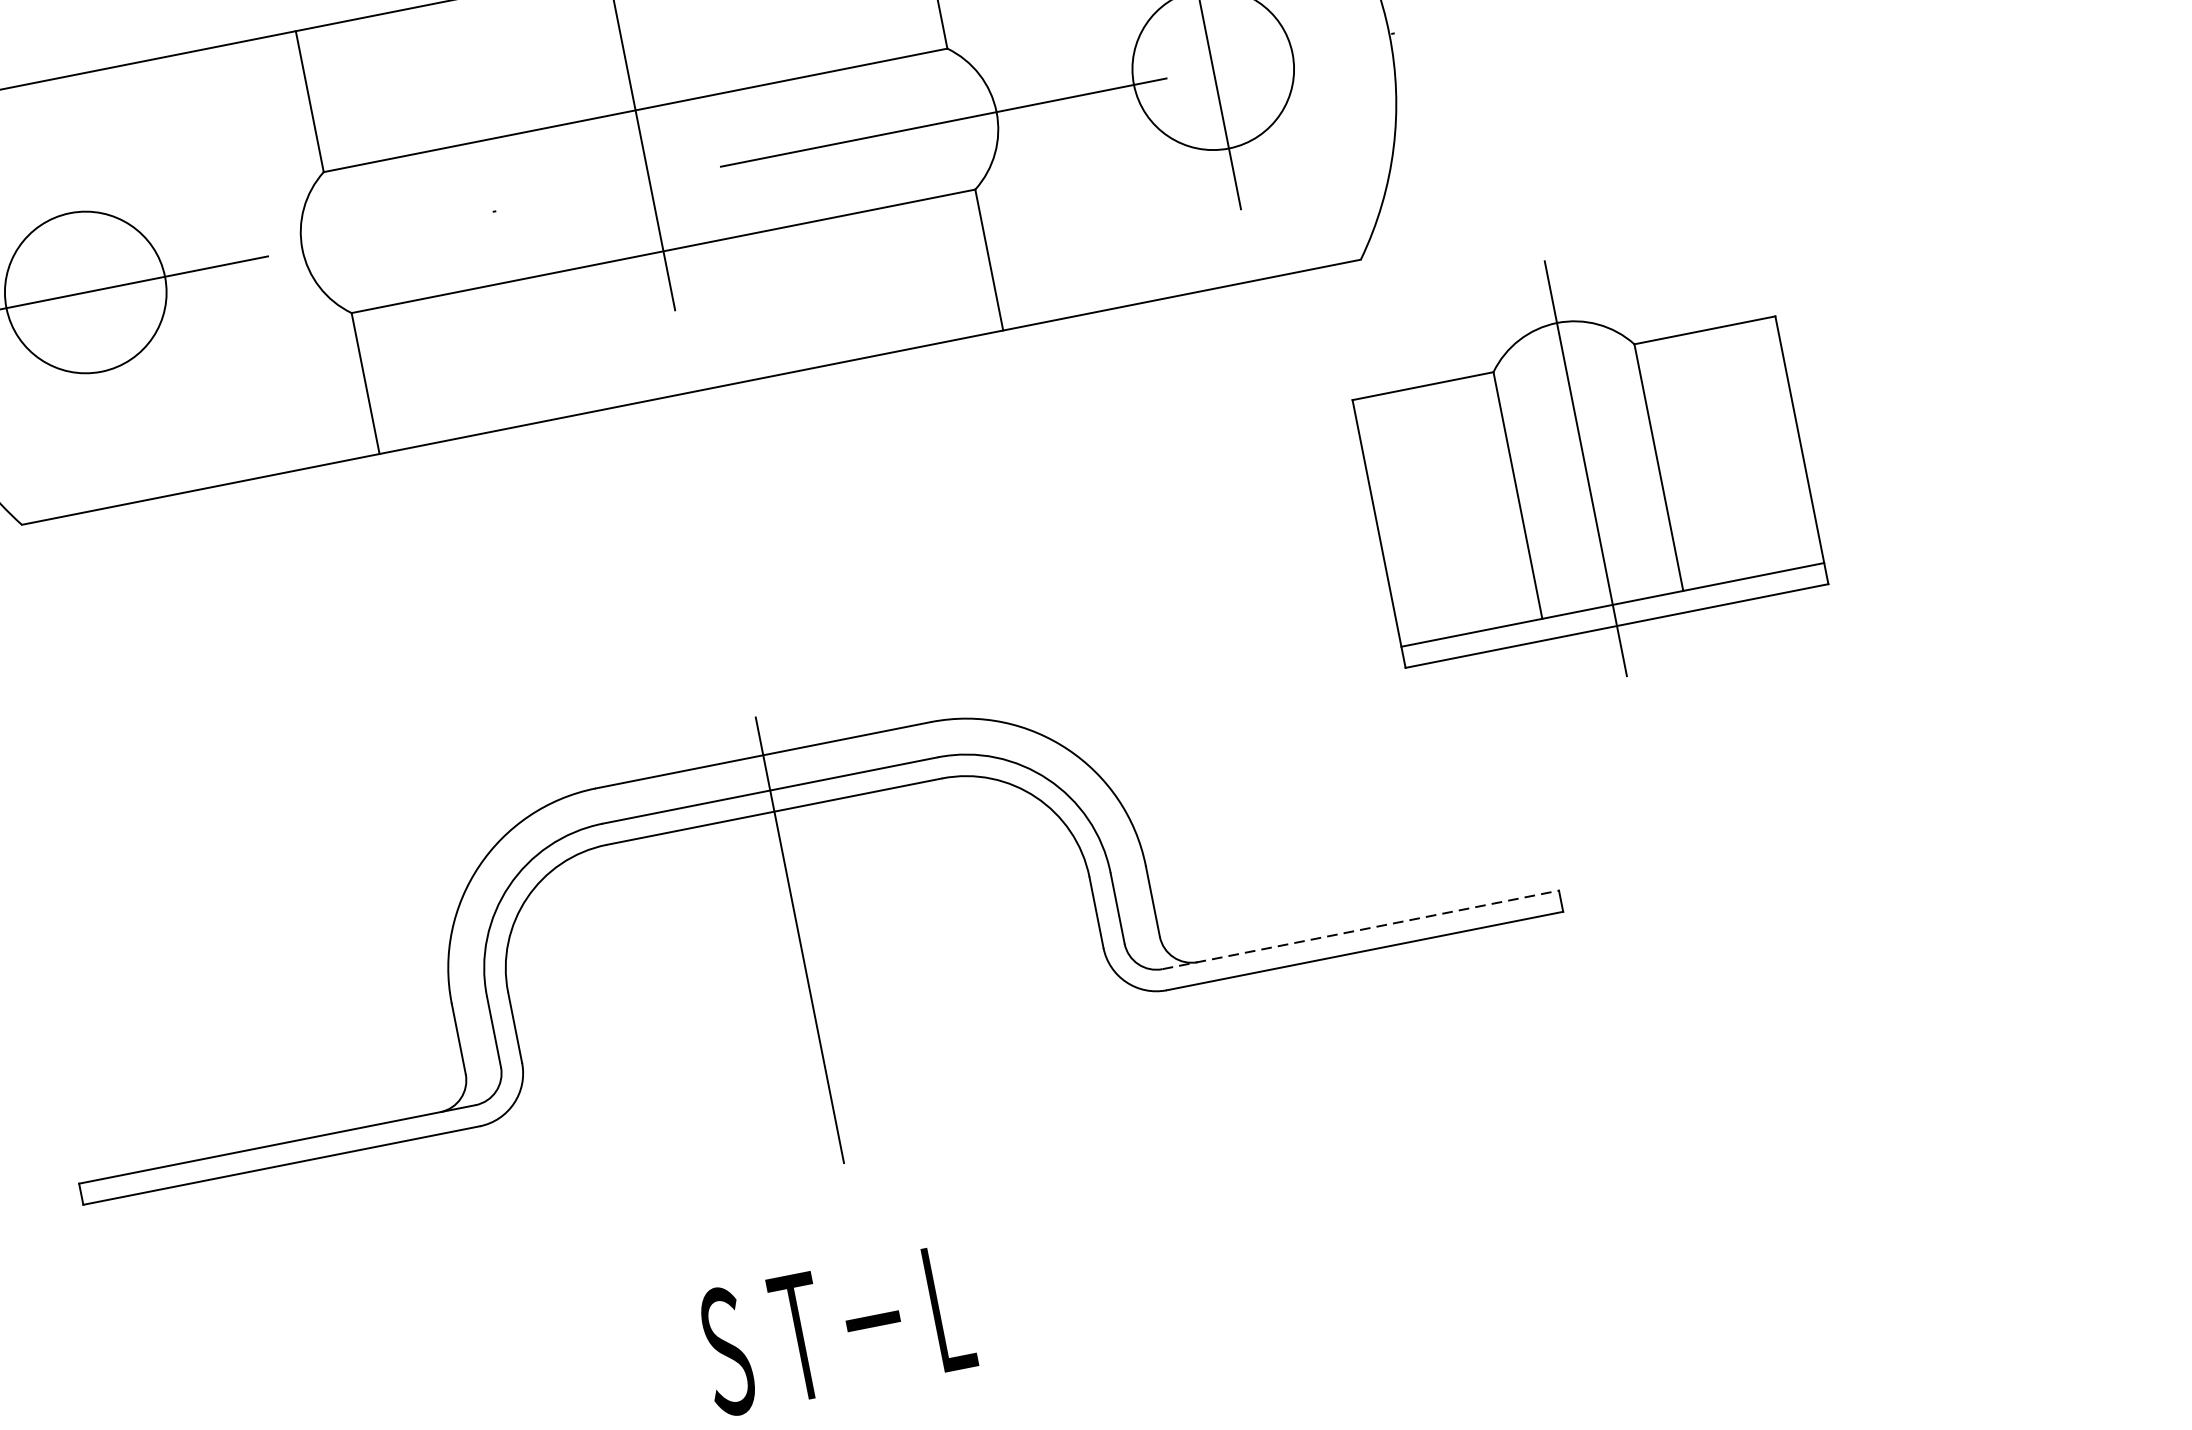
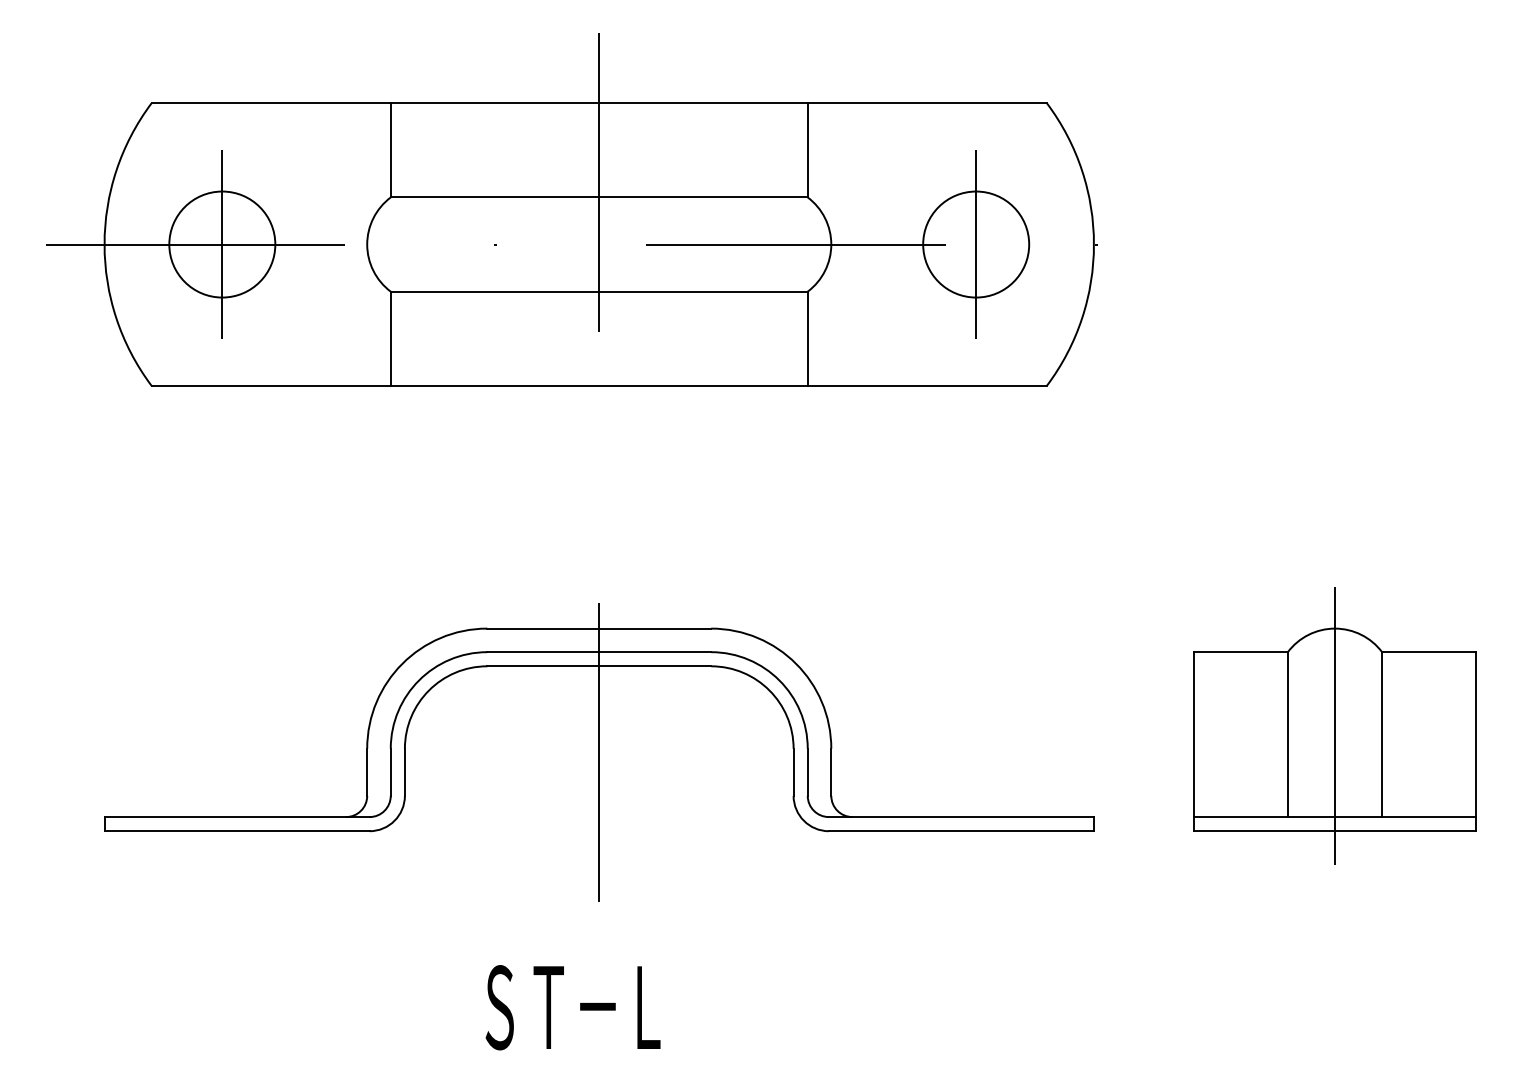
line: (86, 292) -> (222, 244), added
part: (1584, 468) -> (1334, 725), moved
line: (1361, 930) -> (961, 817), dashed -> solid

